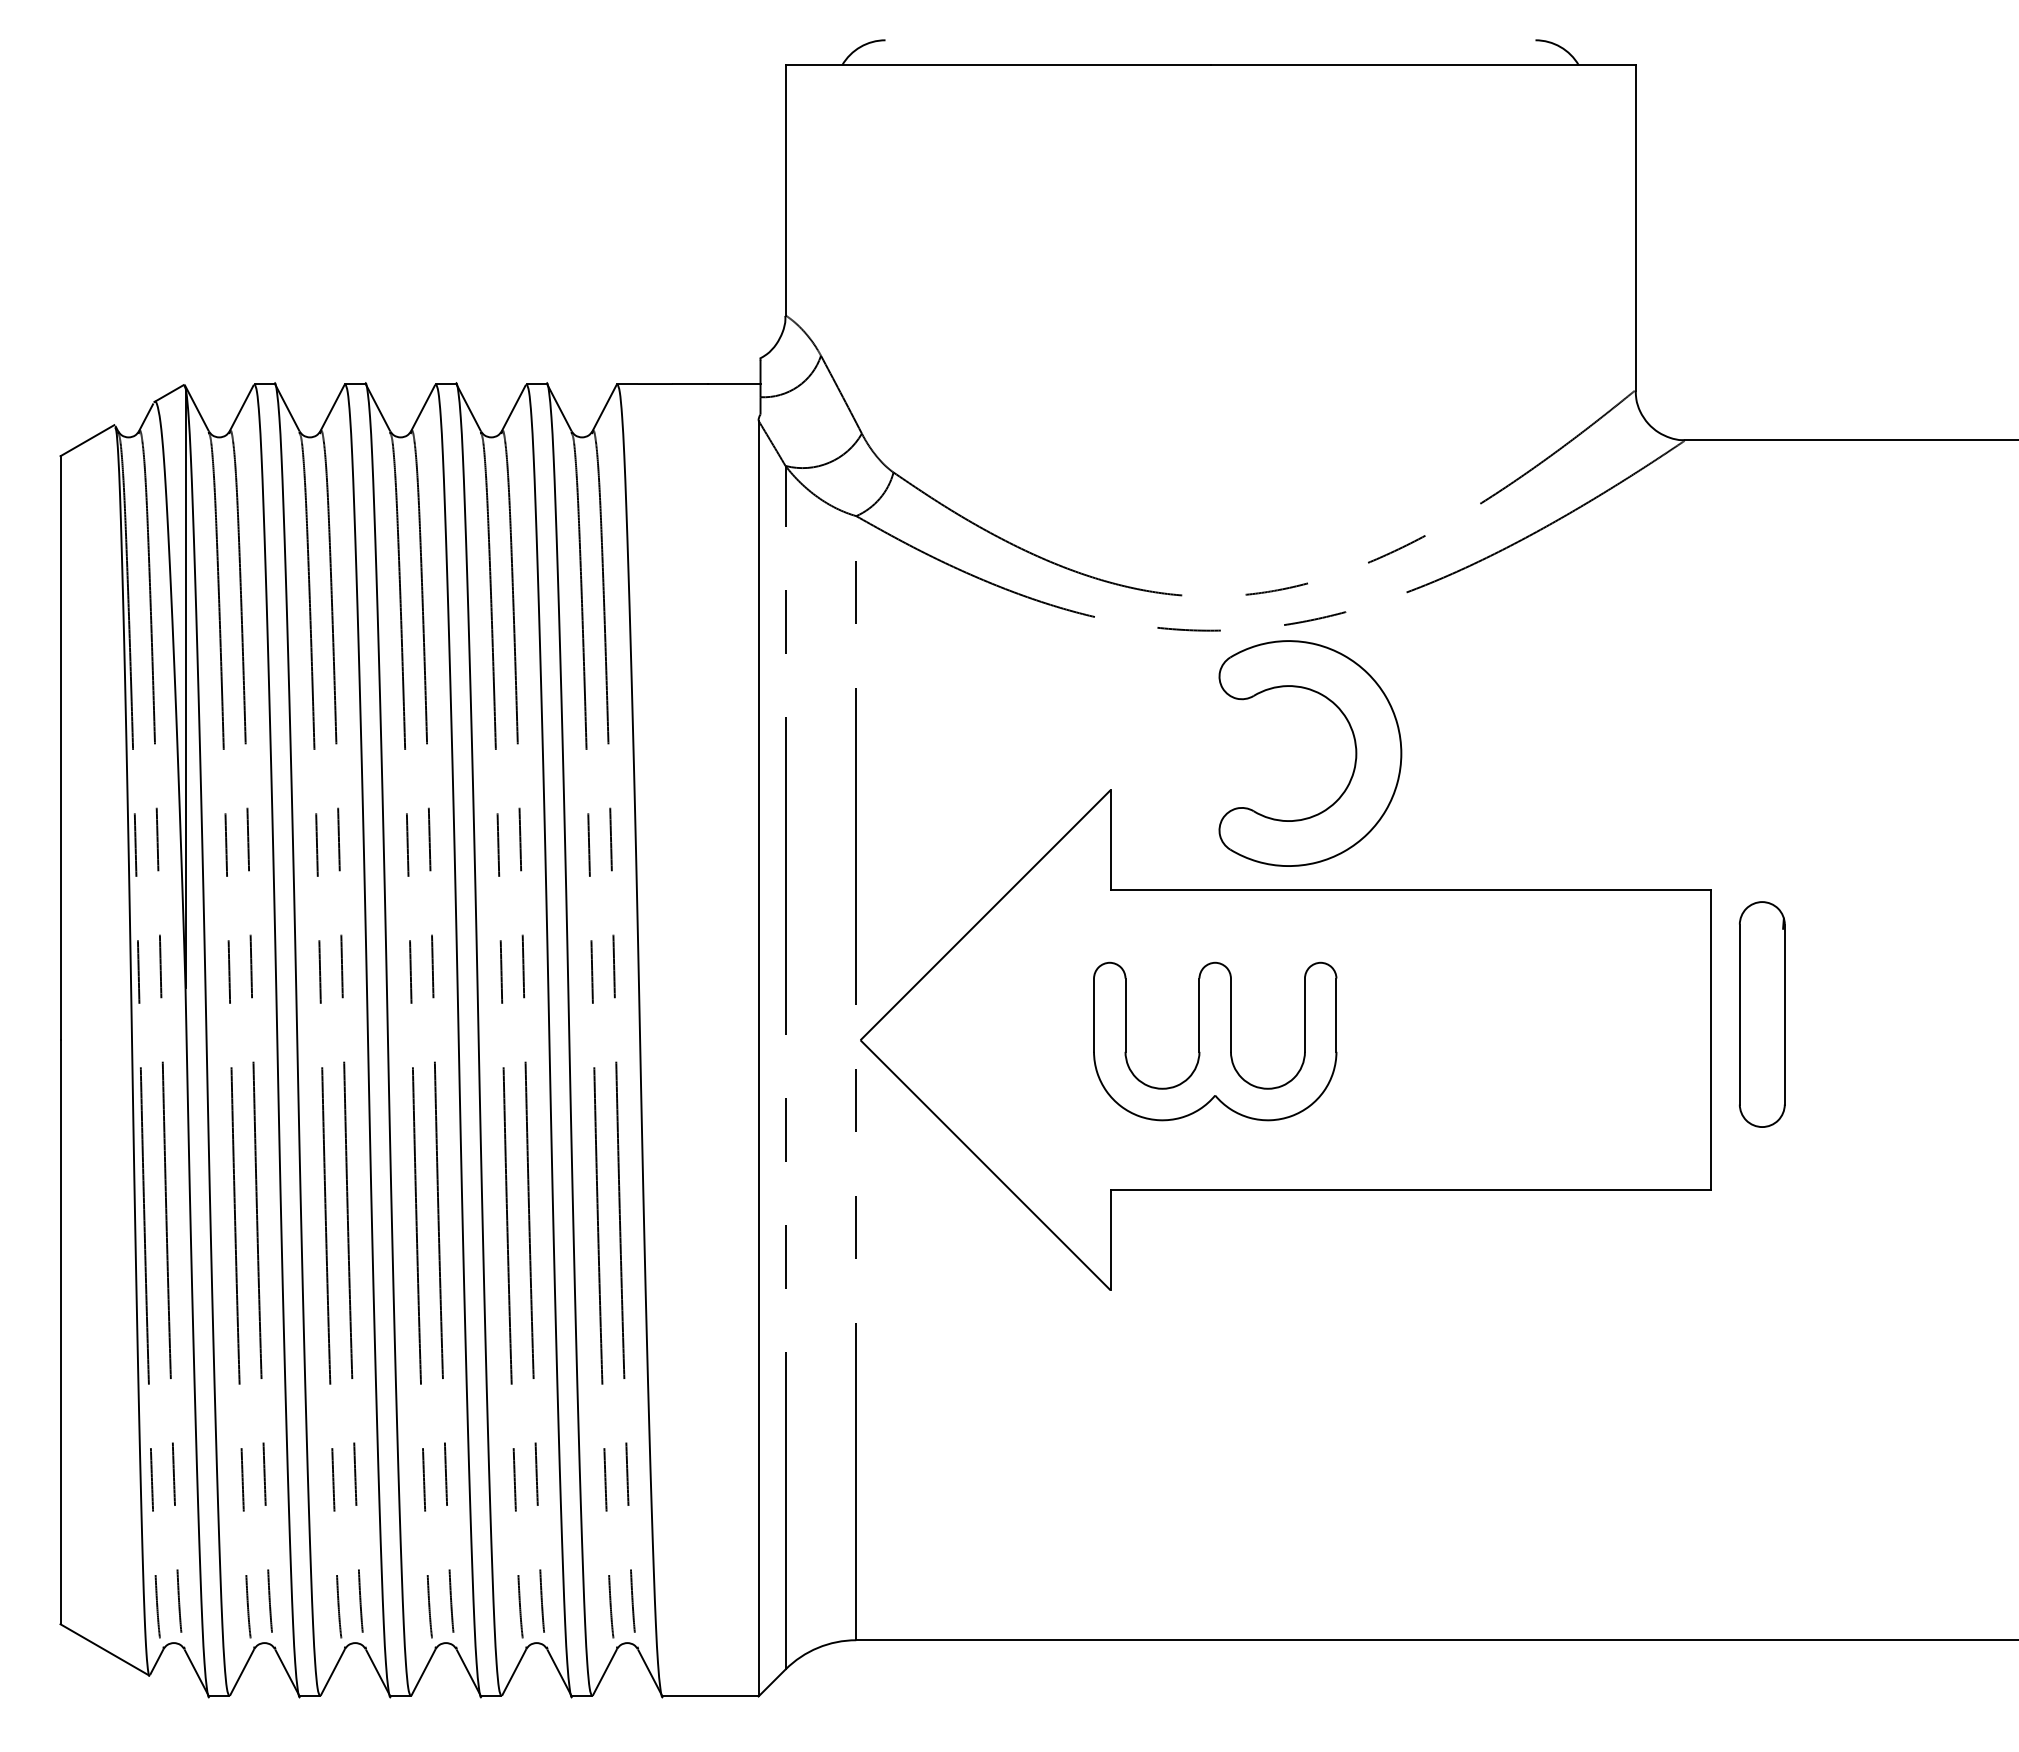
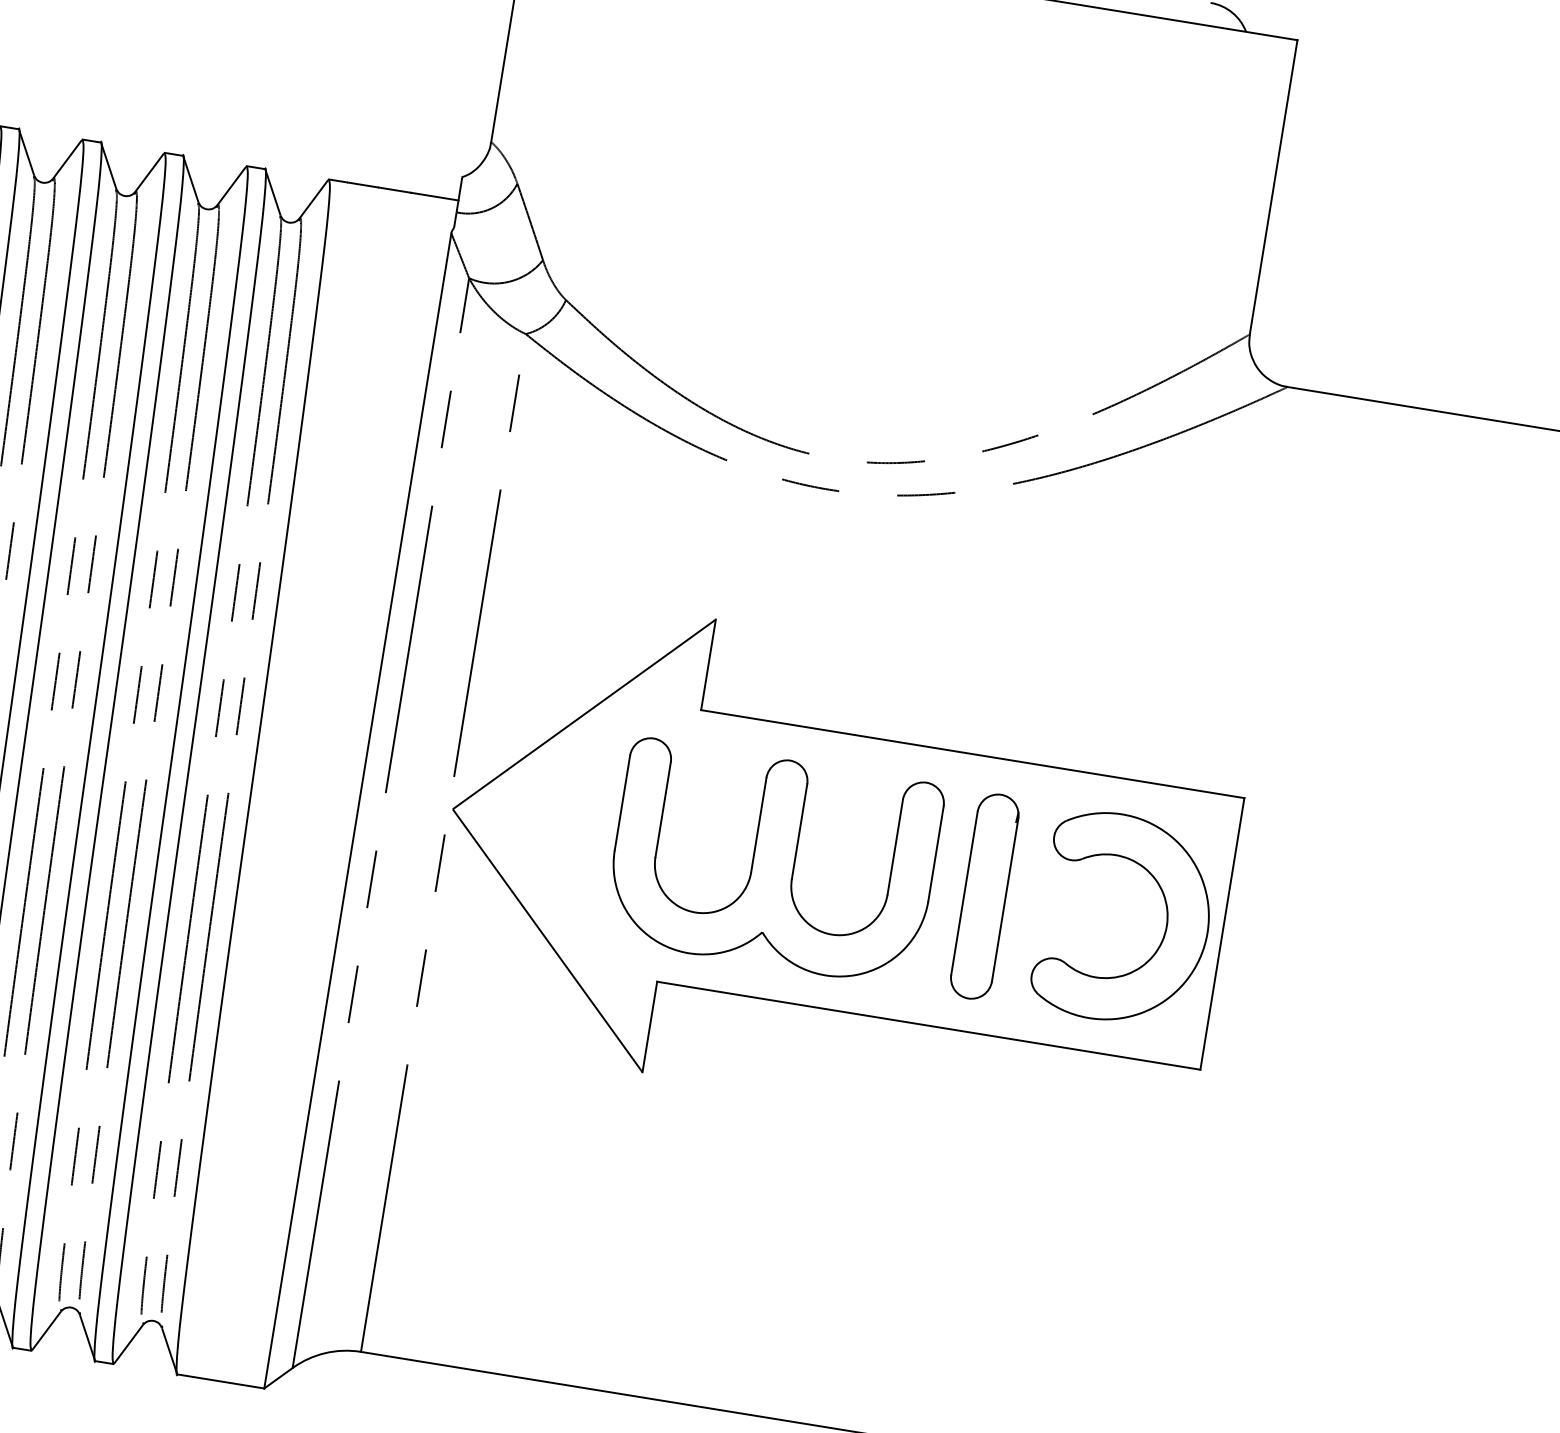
part: (1354, 745) -> (1166, 918), moved
part: (1762, 1014) -> (985, 896), moved
part: (1215, 1041) -> (774, 862), size x1.43

